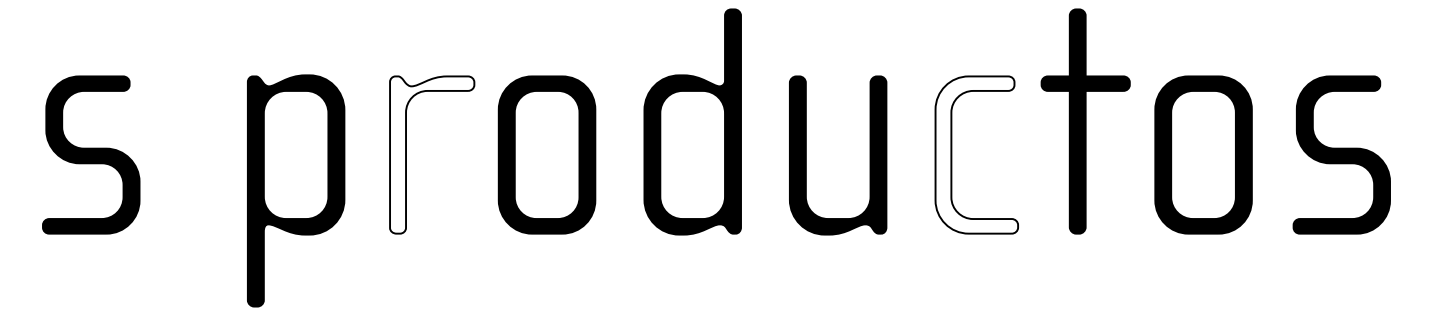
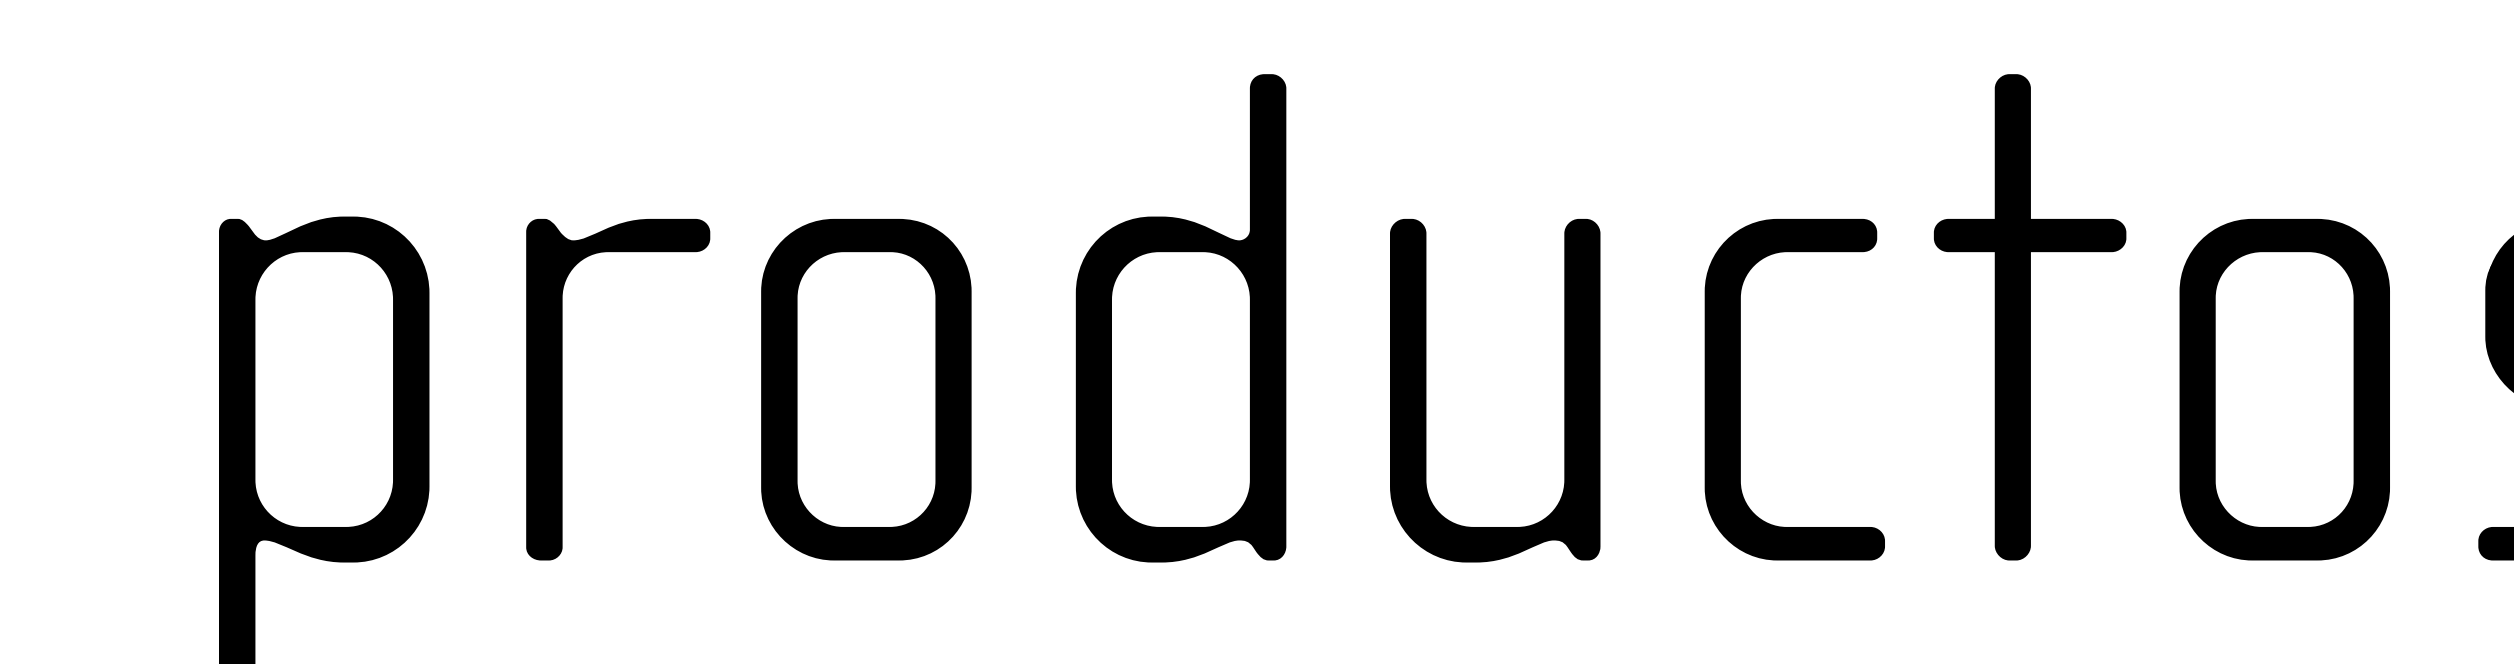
fill: (432, 154) -> (618, 388), added
fill: (976, 154) -> (1794, 388), added

